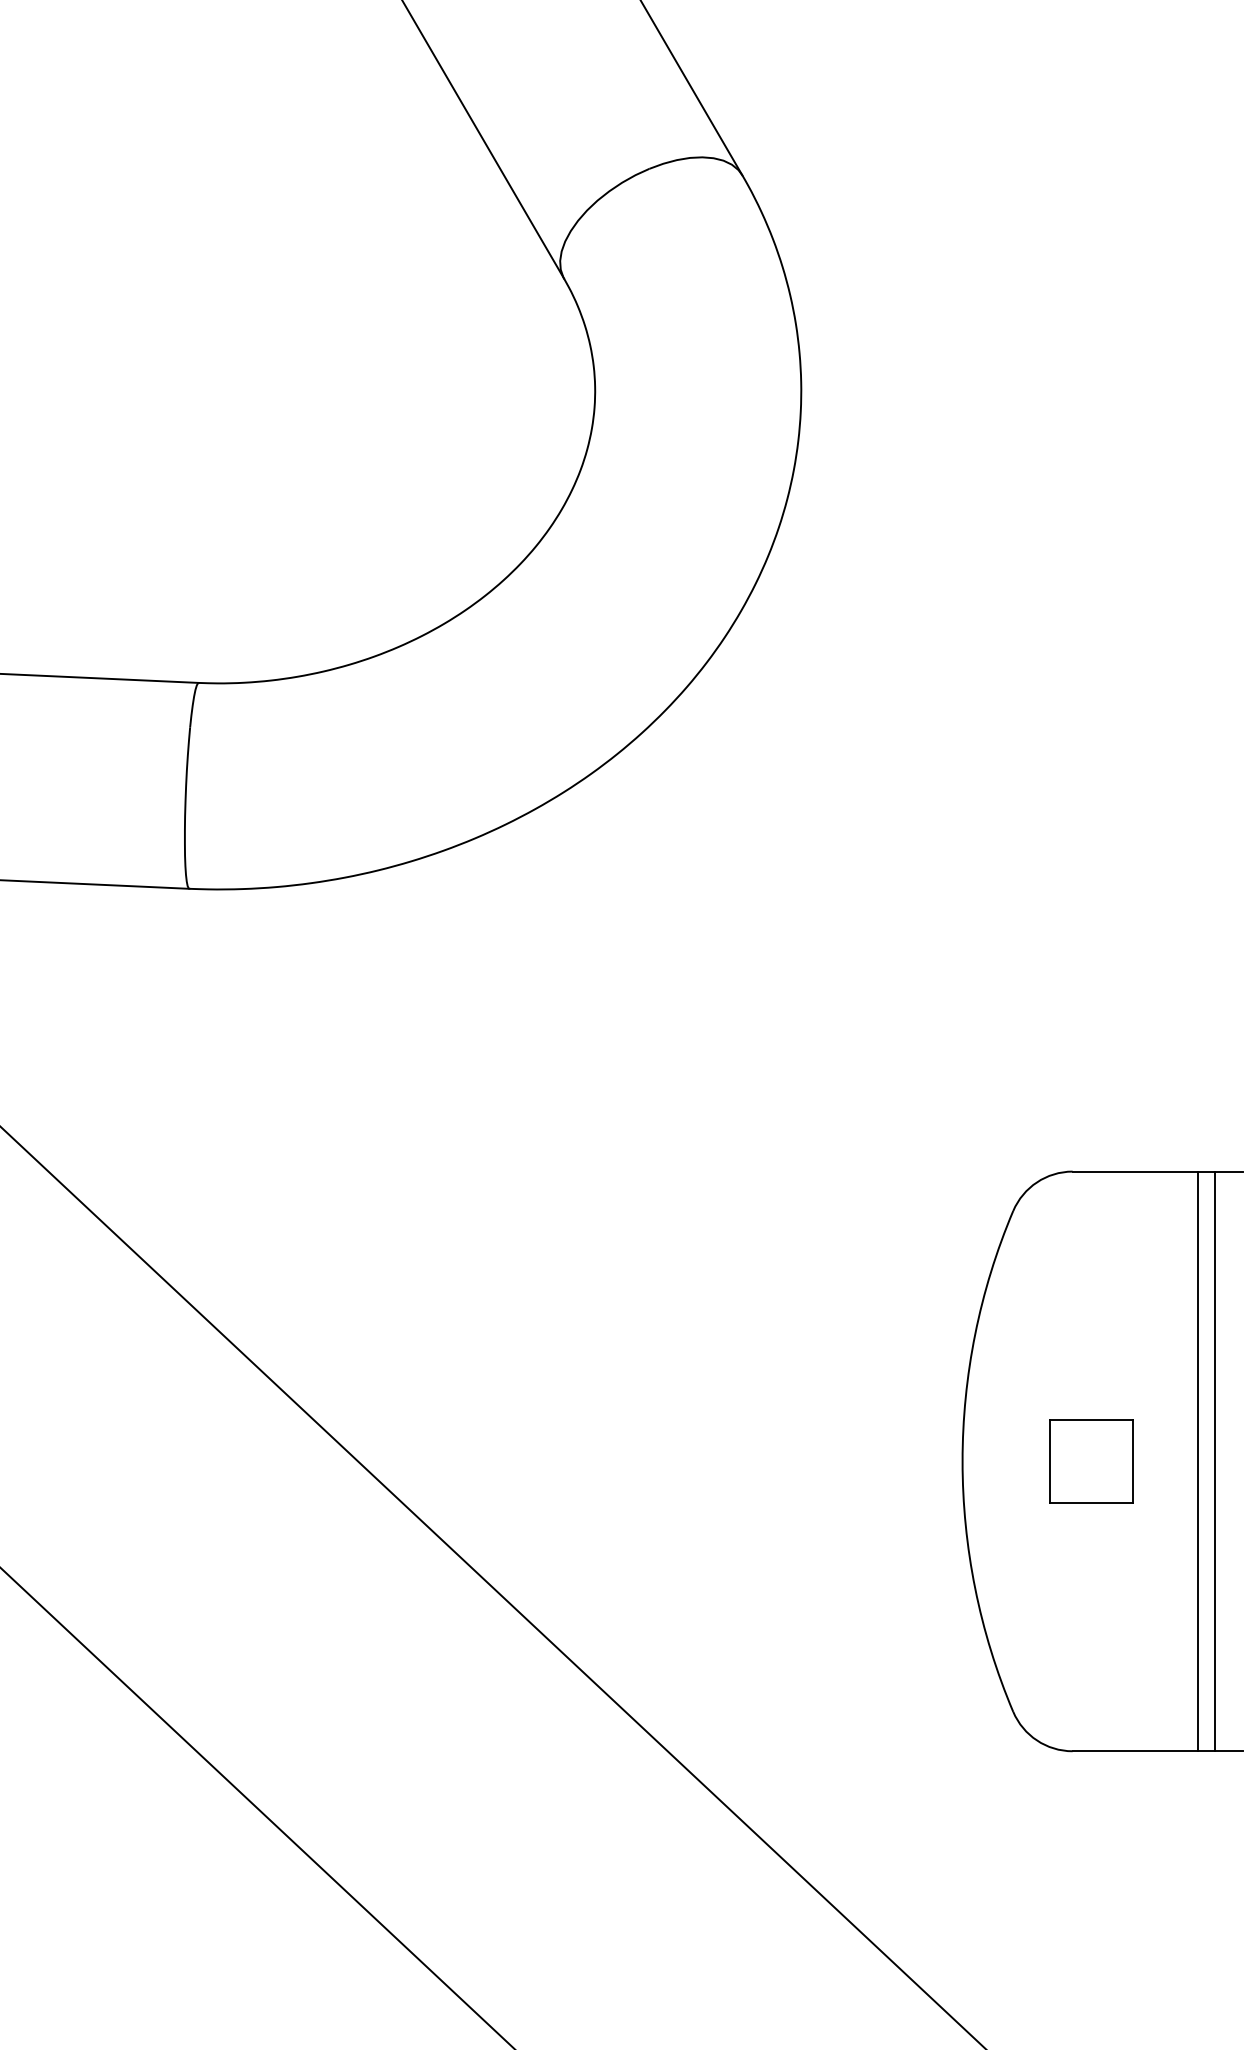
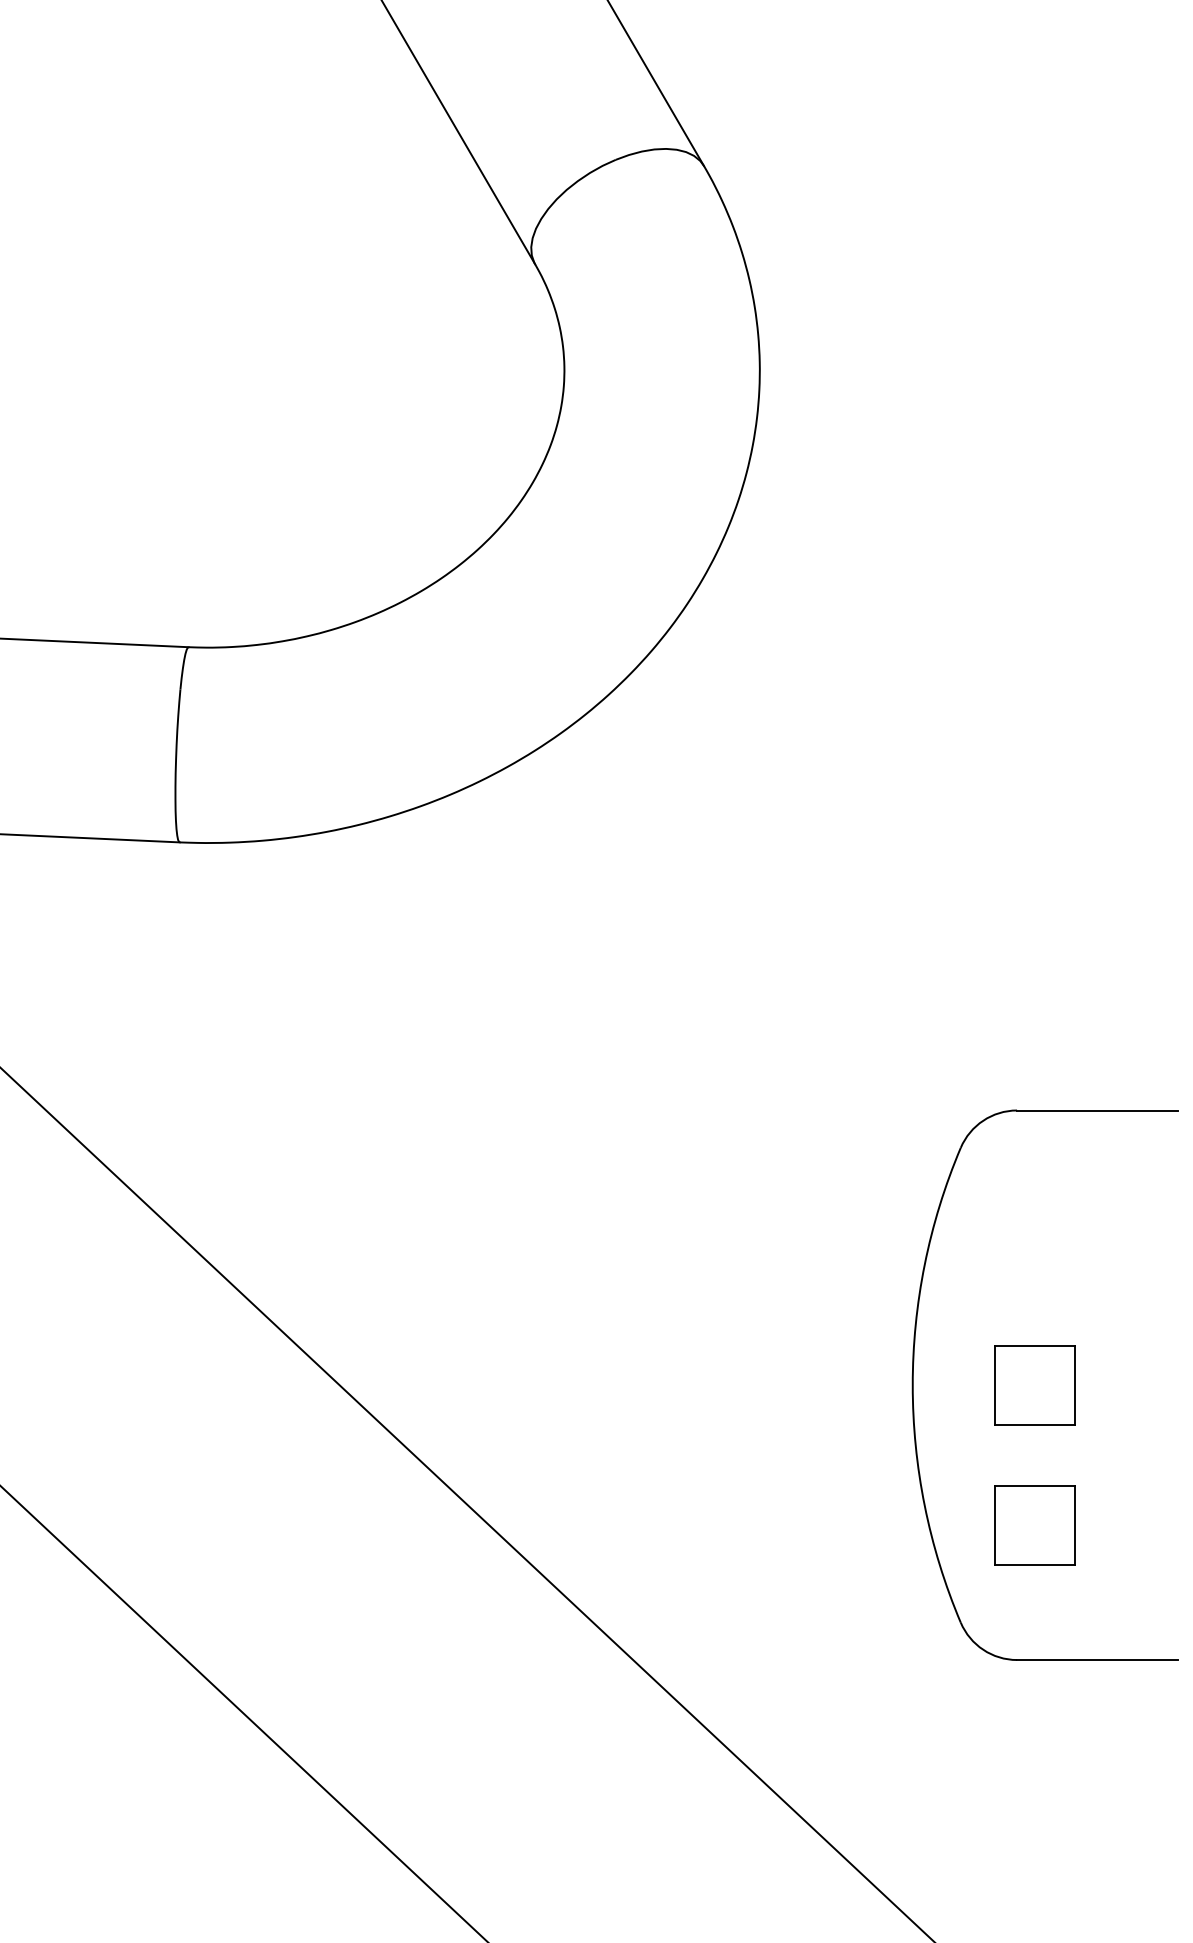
line: (1197, 1461) -> (1135, 1385), removed
line: (1214, 1461) -> (1151, 1385), removed
part: (1091, 1609) -> (1034, 1525), added

